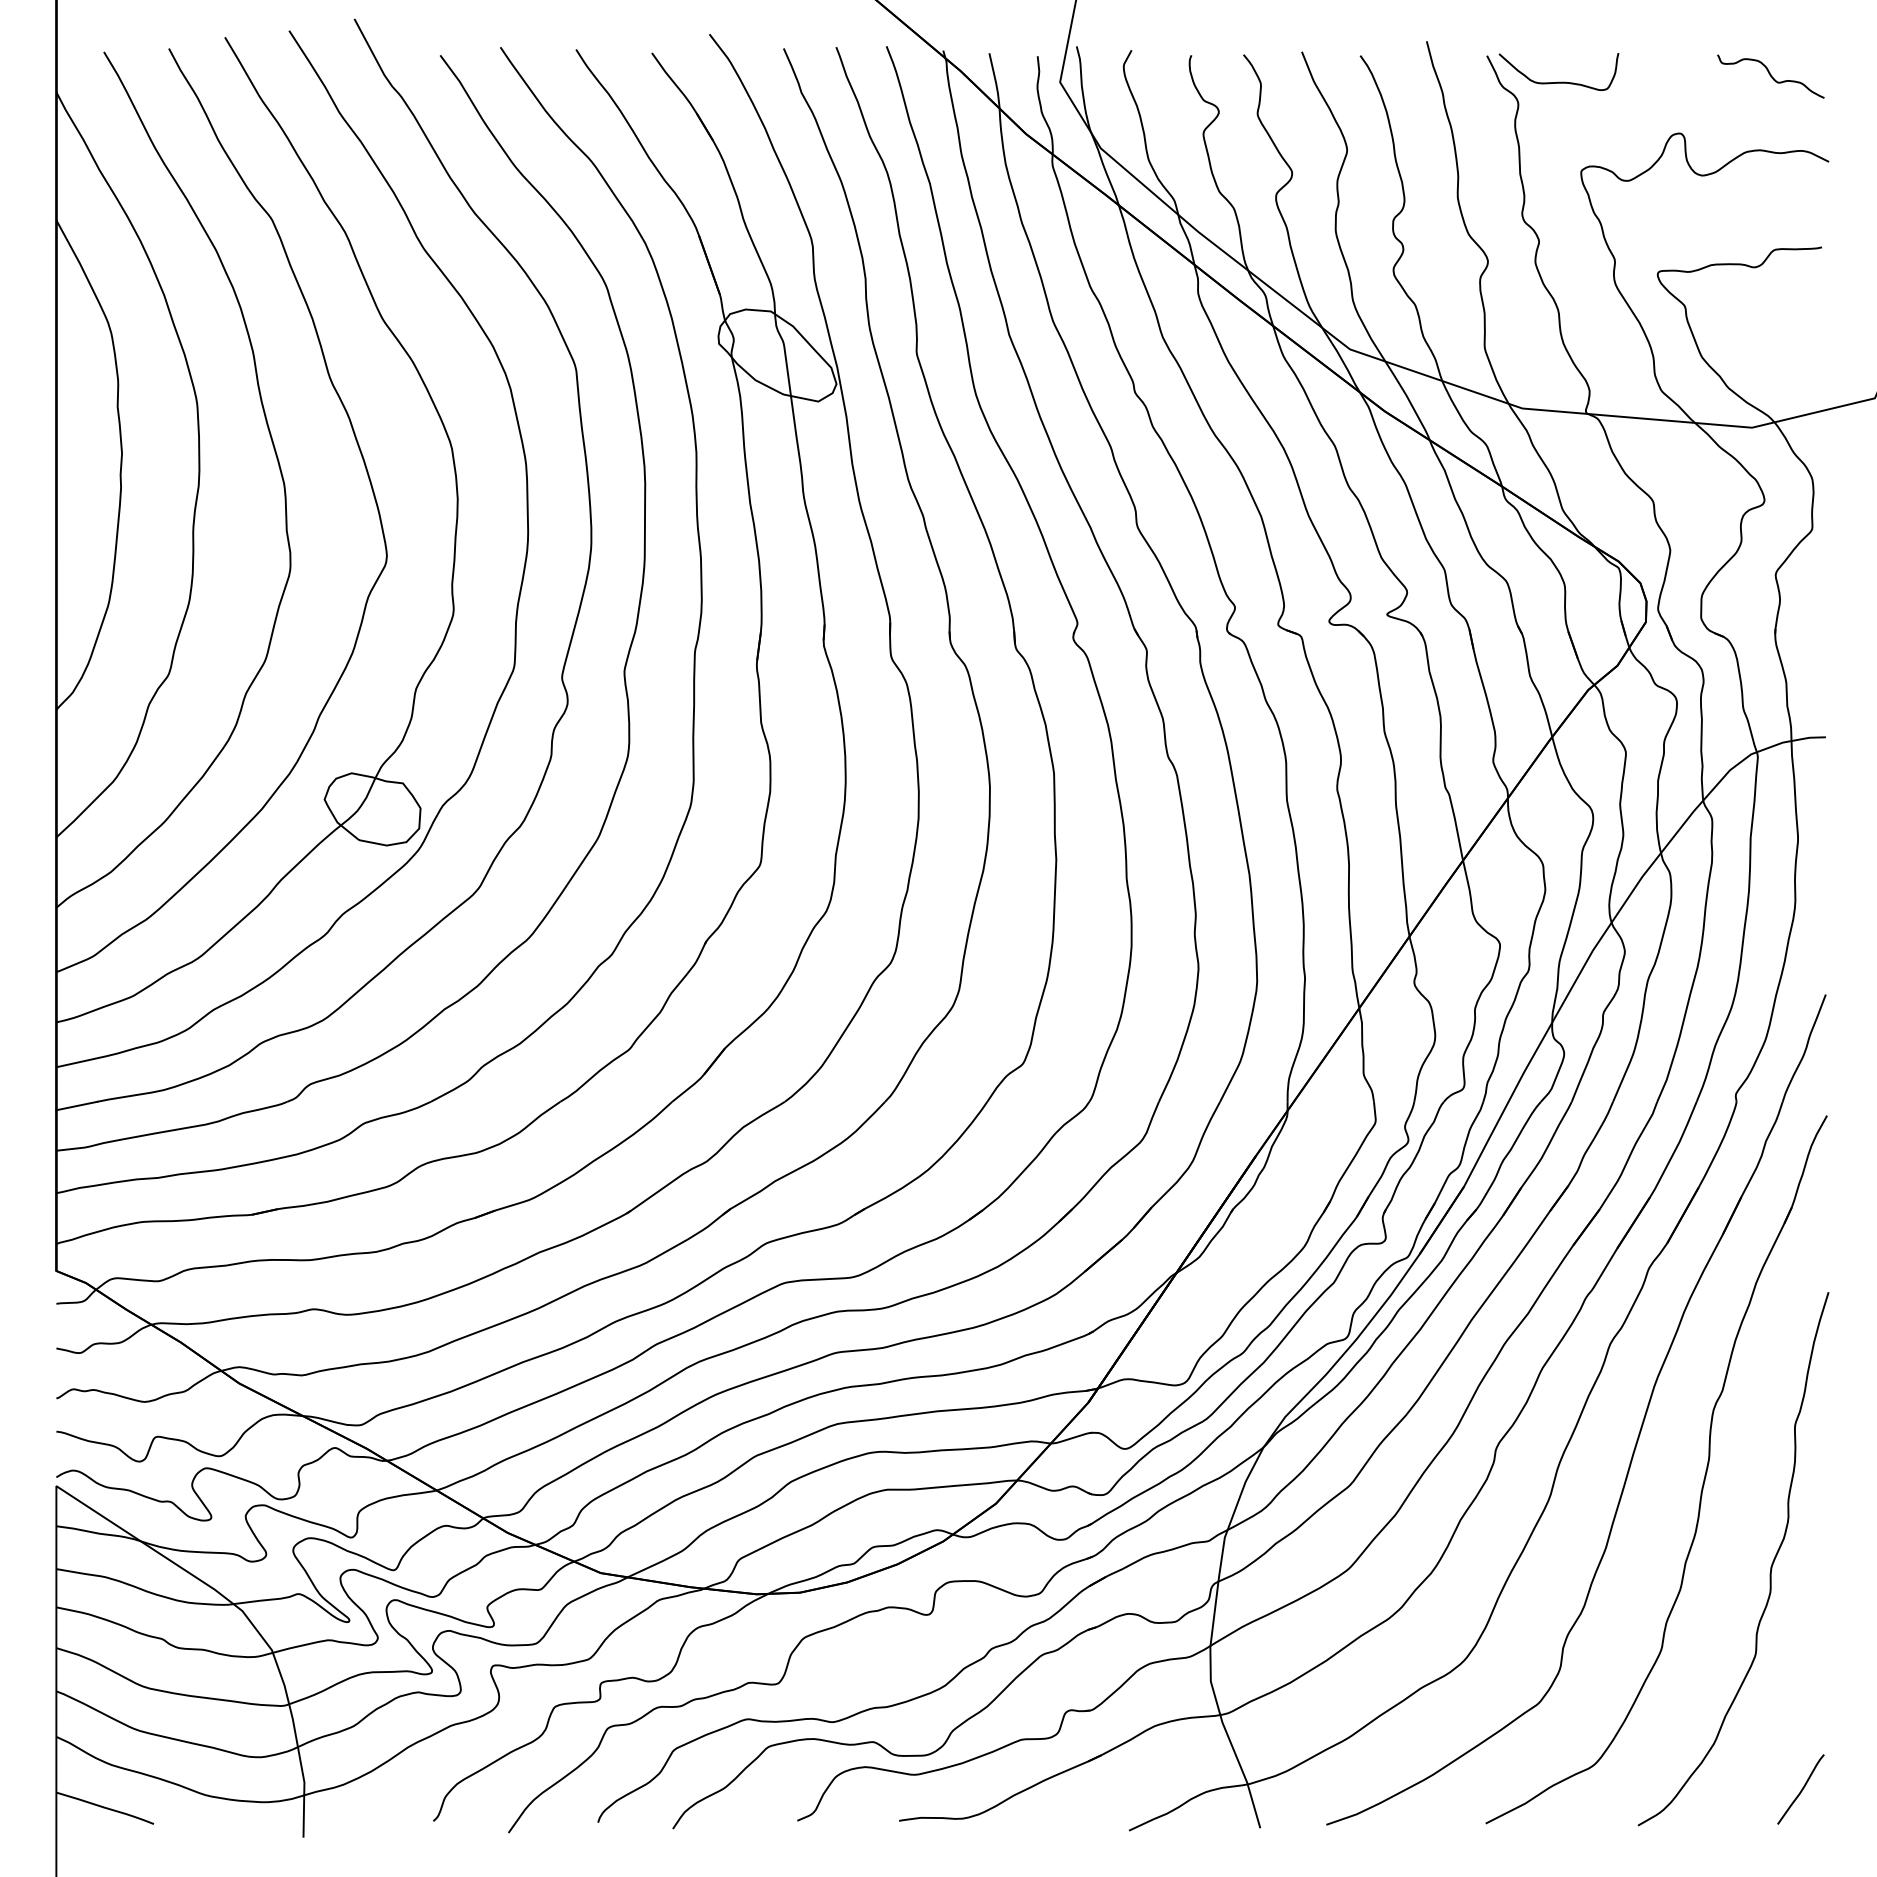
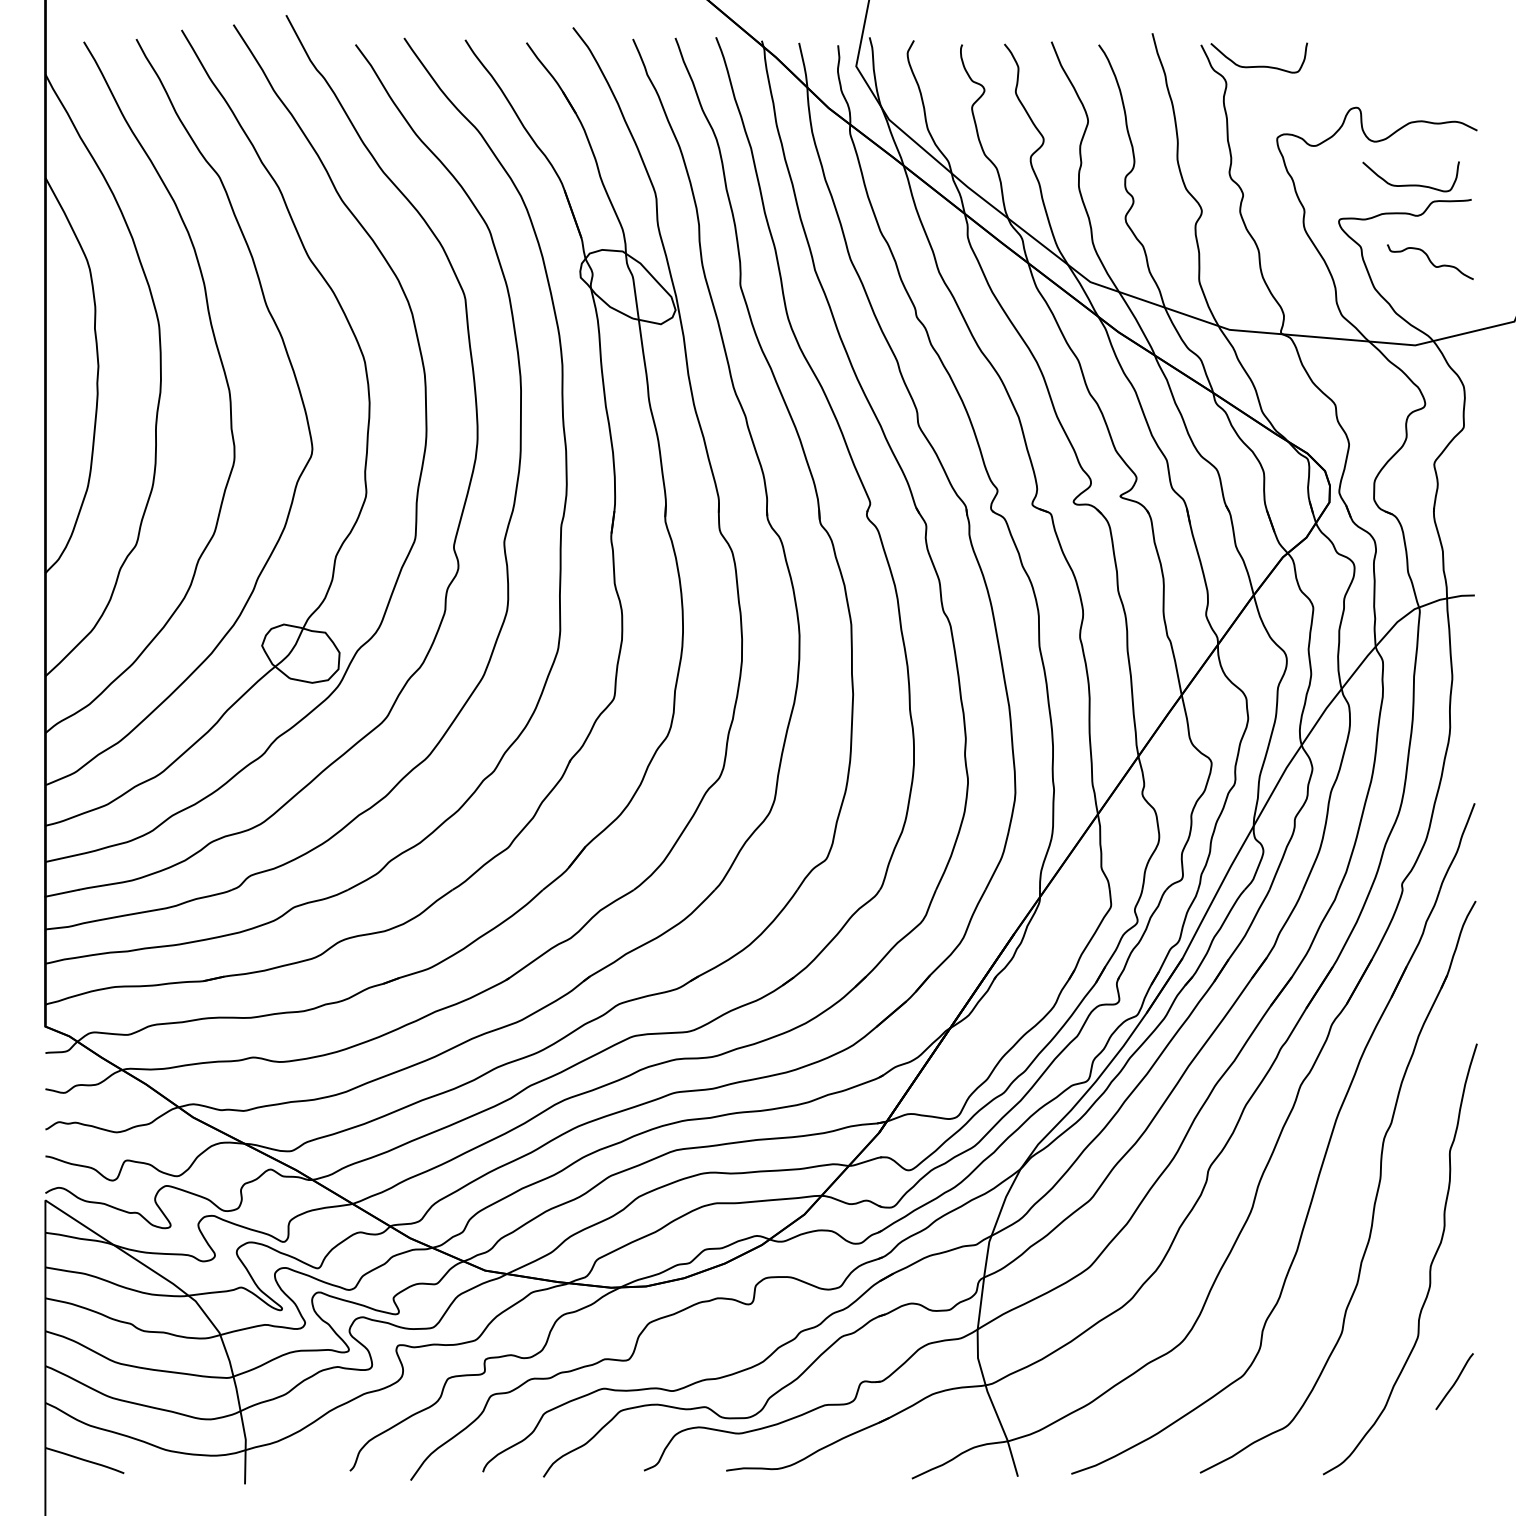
curve: (1770, 76) -> (1430, 262), moved
curve: (1746, 228) -> (1410, 184), added
curve: (1801, 1789) -> (1455, 1381), moved

